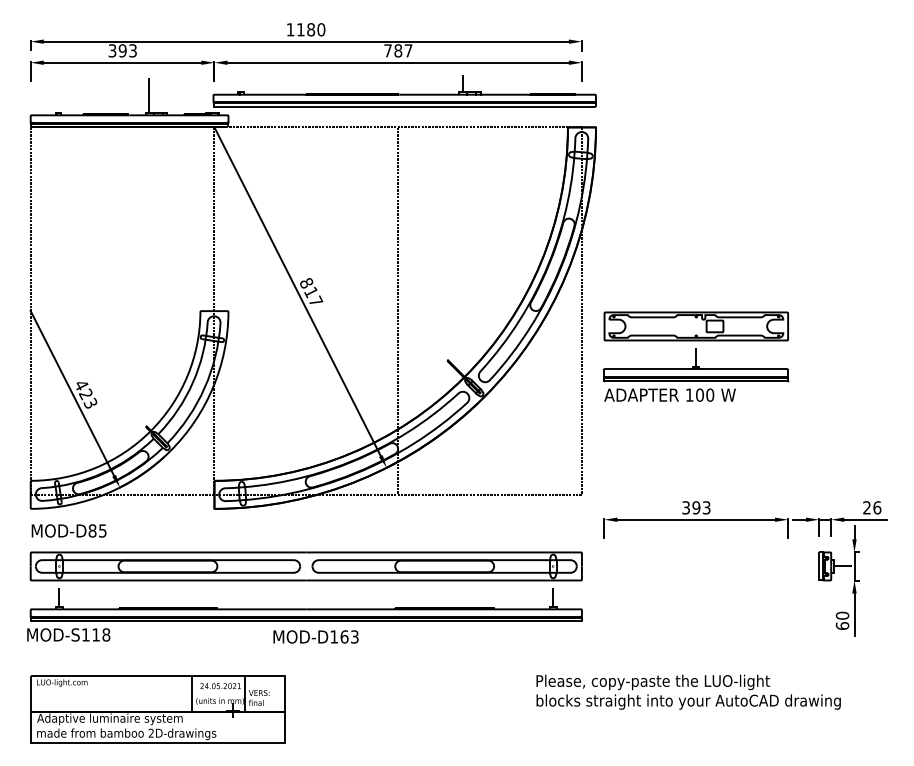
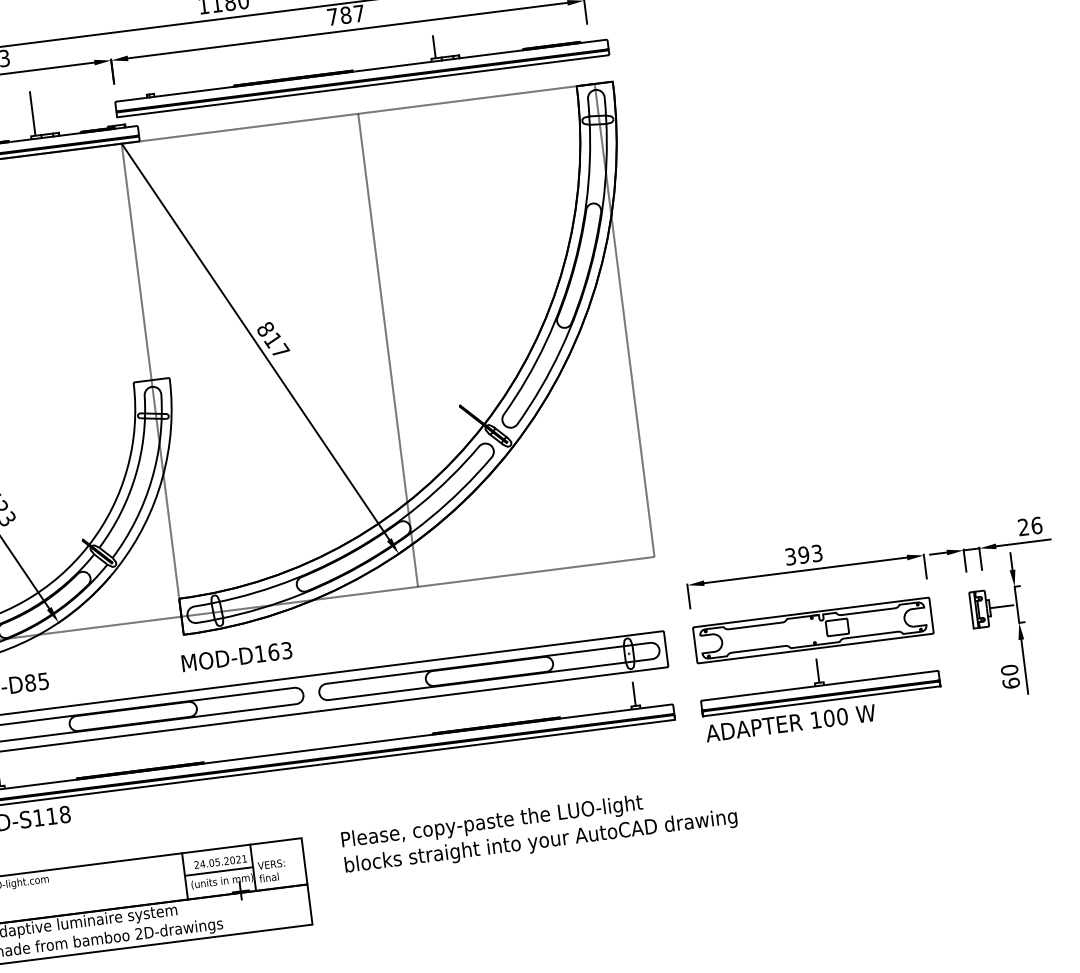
part: (695, 356) -> (817, 669), moved
text: (315, 636) -> (236, 656), moved
text: (688, 691) -> (539, 828), moved
line: (218, 693) -> (218, 871), added

